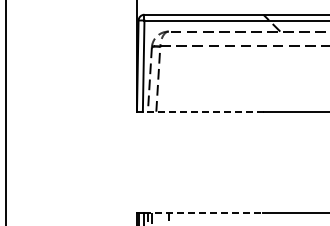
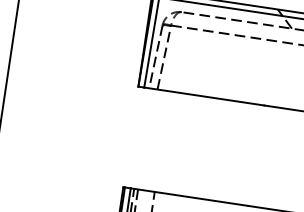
line: (203, 111) -> (204, 96), dashed -> solid
line: (204, 213) -> (190, 197), dashed -> solid

